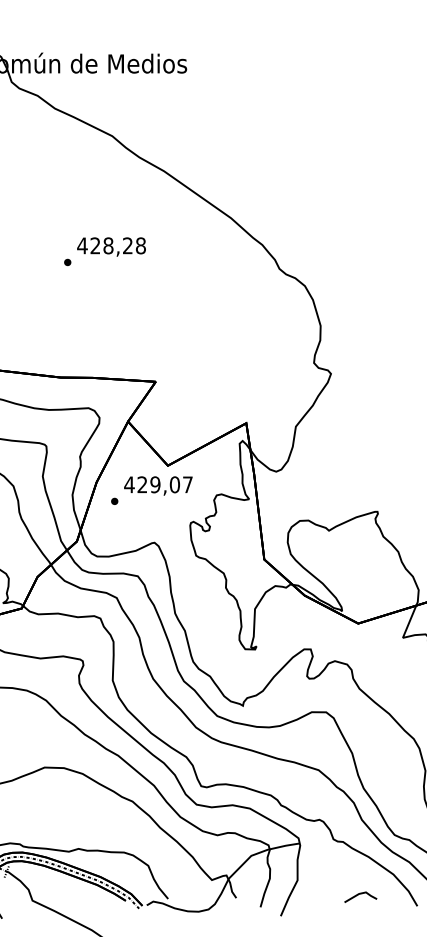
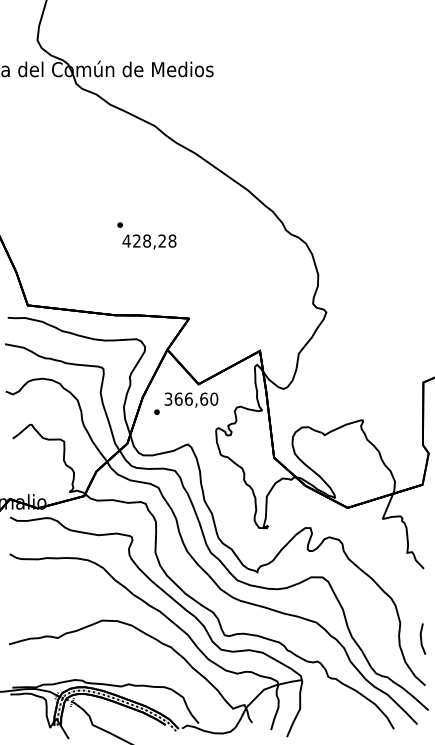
text: (111, 246) -> (149, 241), moved
text: (158, 483) -> (191, 398), 429,07 -> 366,60
line: (360, 895) -> (349, 720), removed

